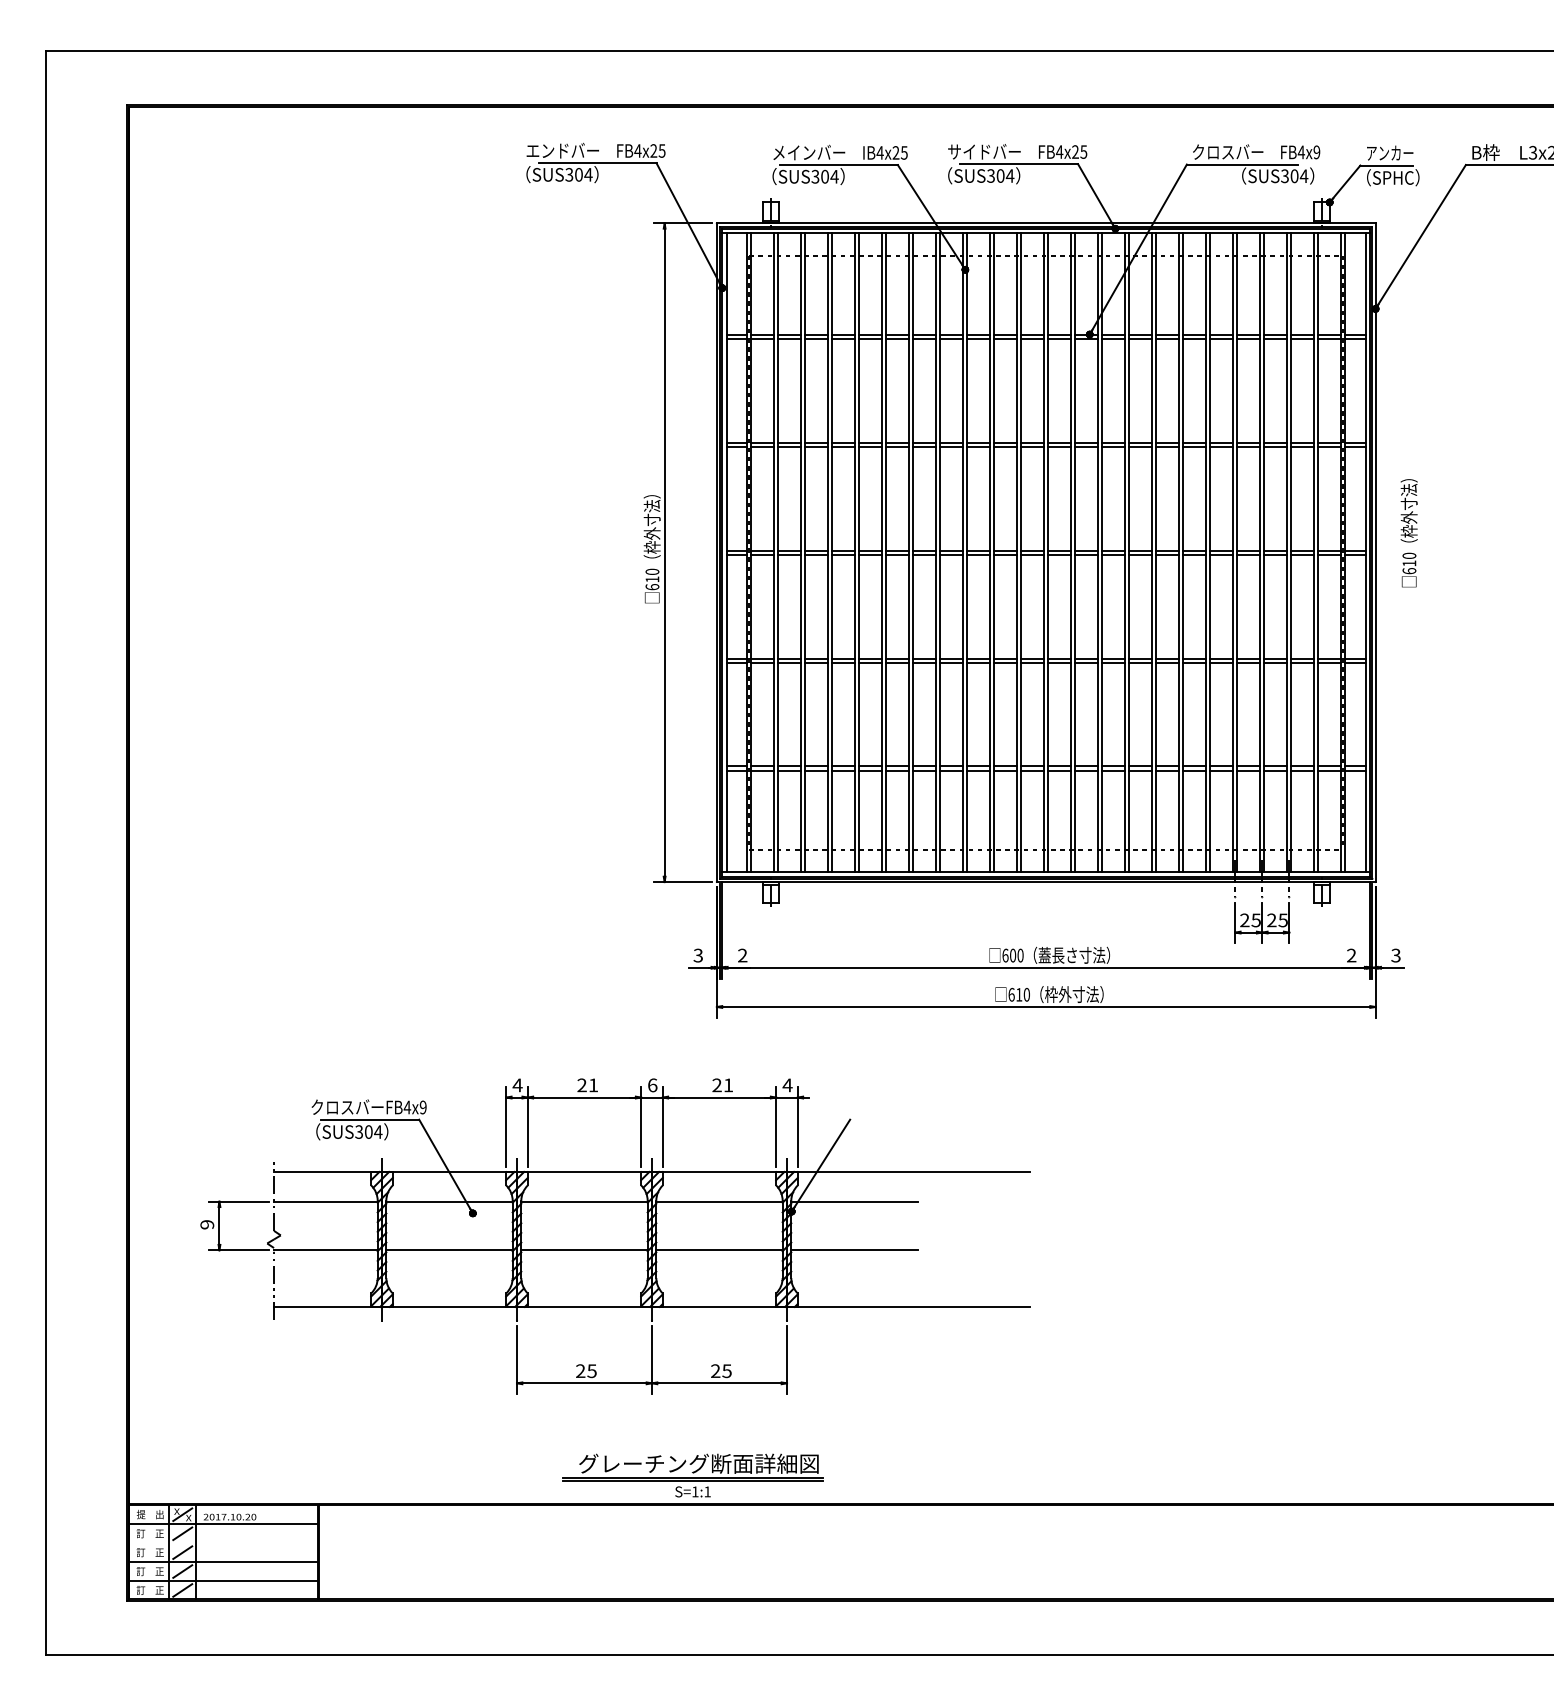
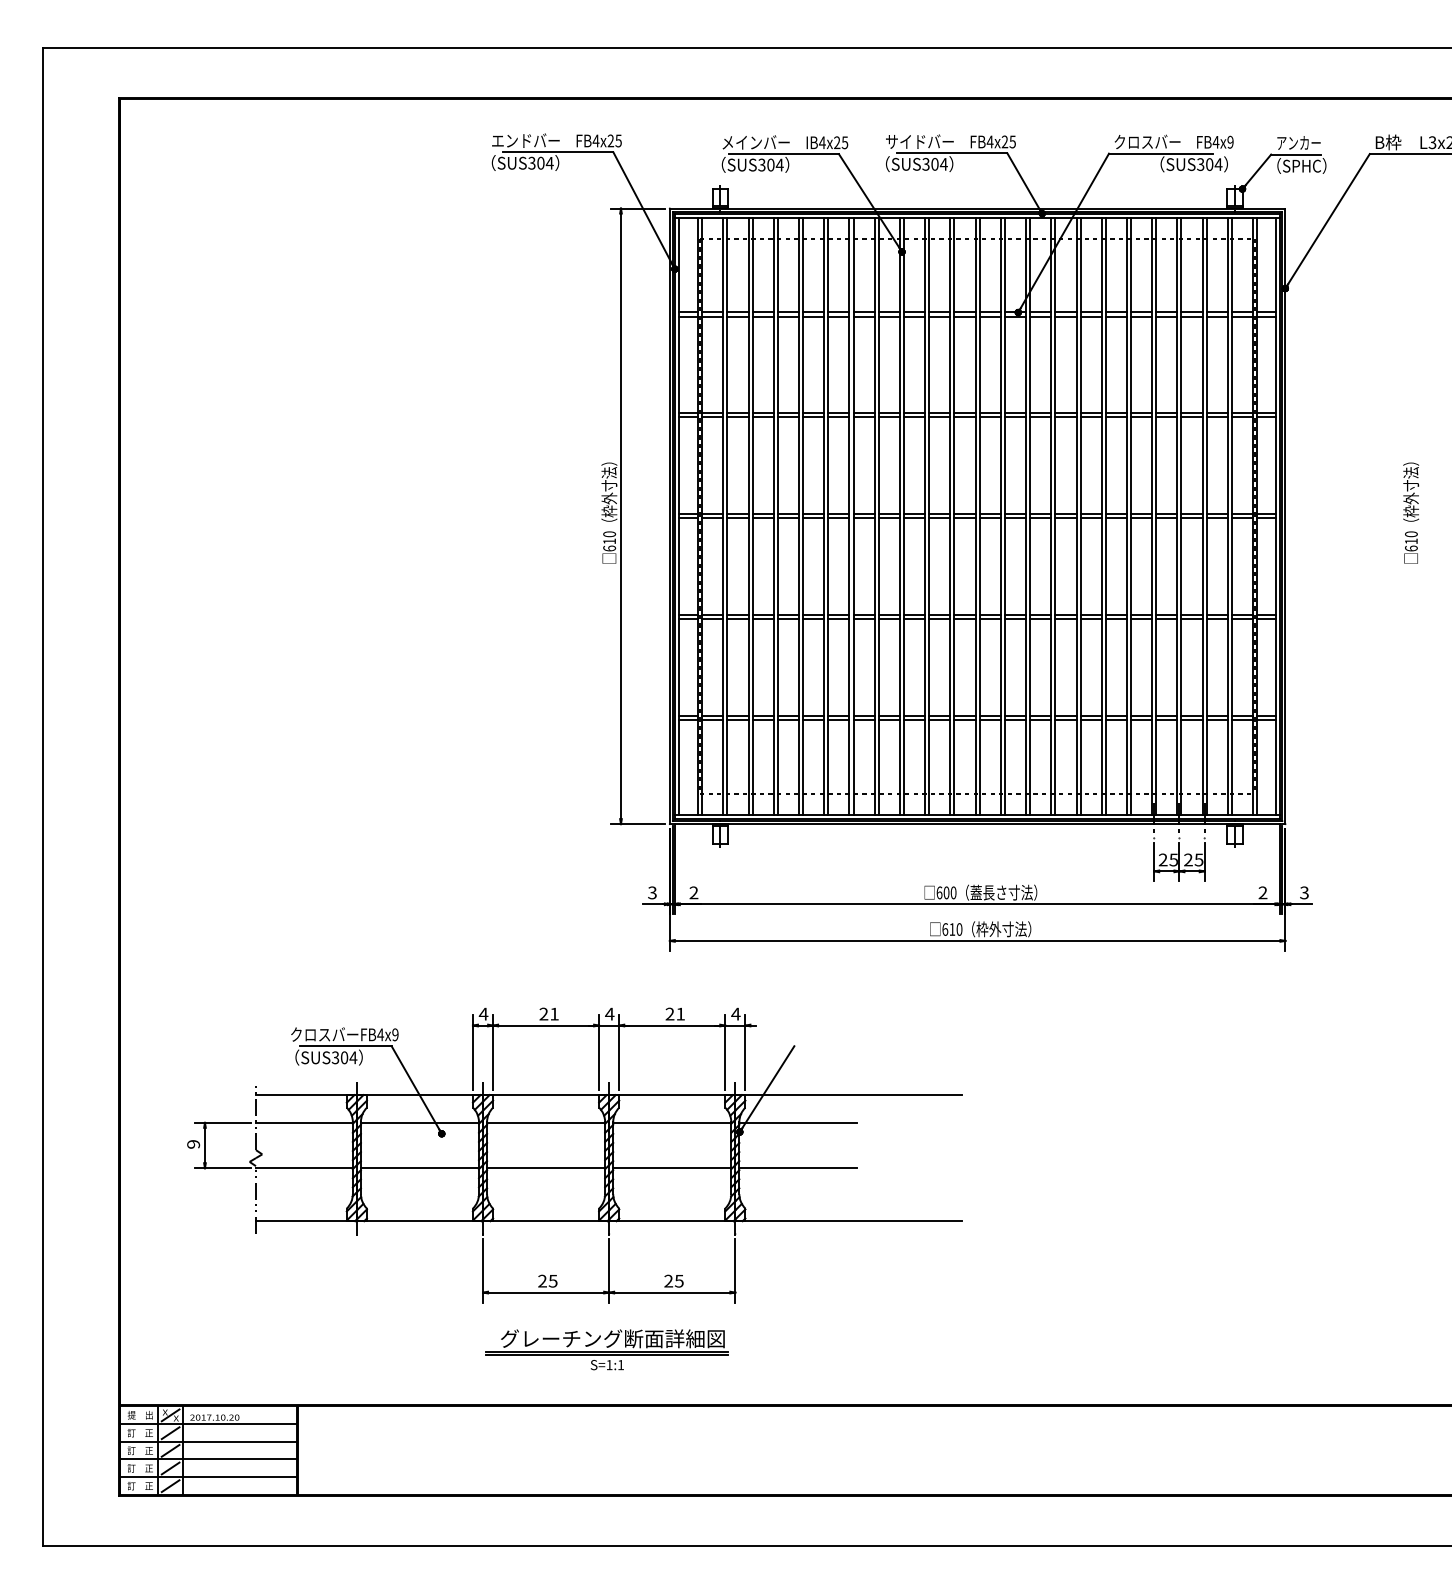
text: (1408, 533) -> (1410, 513), moved
text: (652, 1085) -> (609, 1014), 6 -> 4
part: (692, 1475) -> (606, 1349), moved
line: (222, 1542) -> (207, 1441), added

